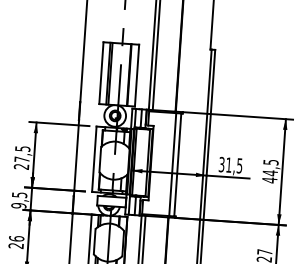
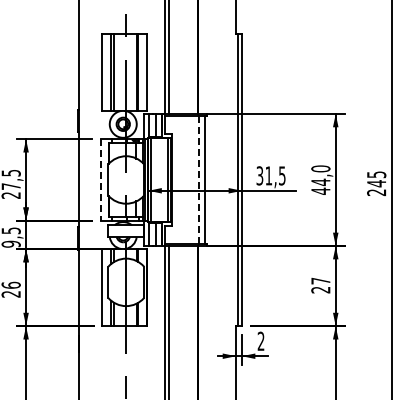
line: (94, 158) -> (101, 179), solid -> dashed
text: (270, 162) -> (320, 168), 44,5 -> 44,0
line: (172, 165) -> (198, 180), solid -> dashed

